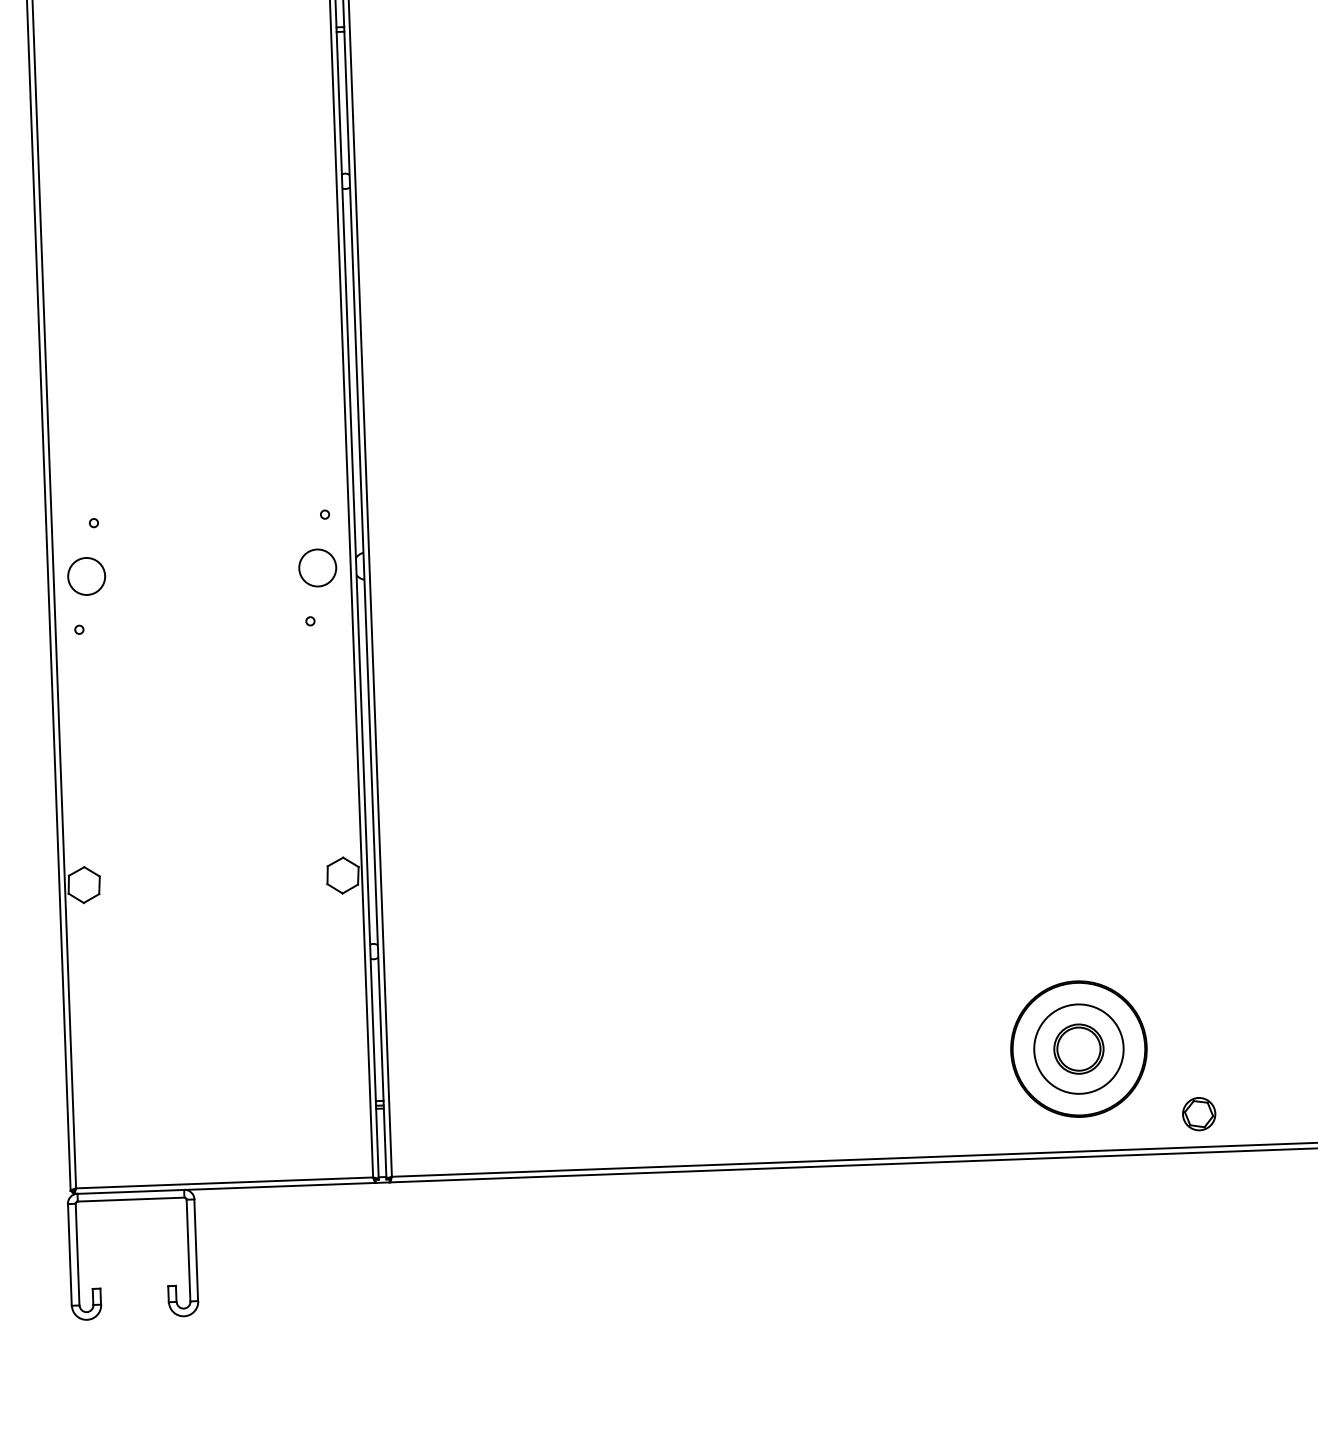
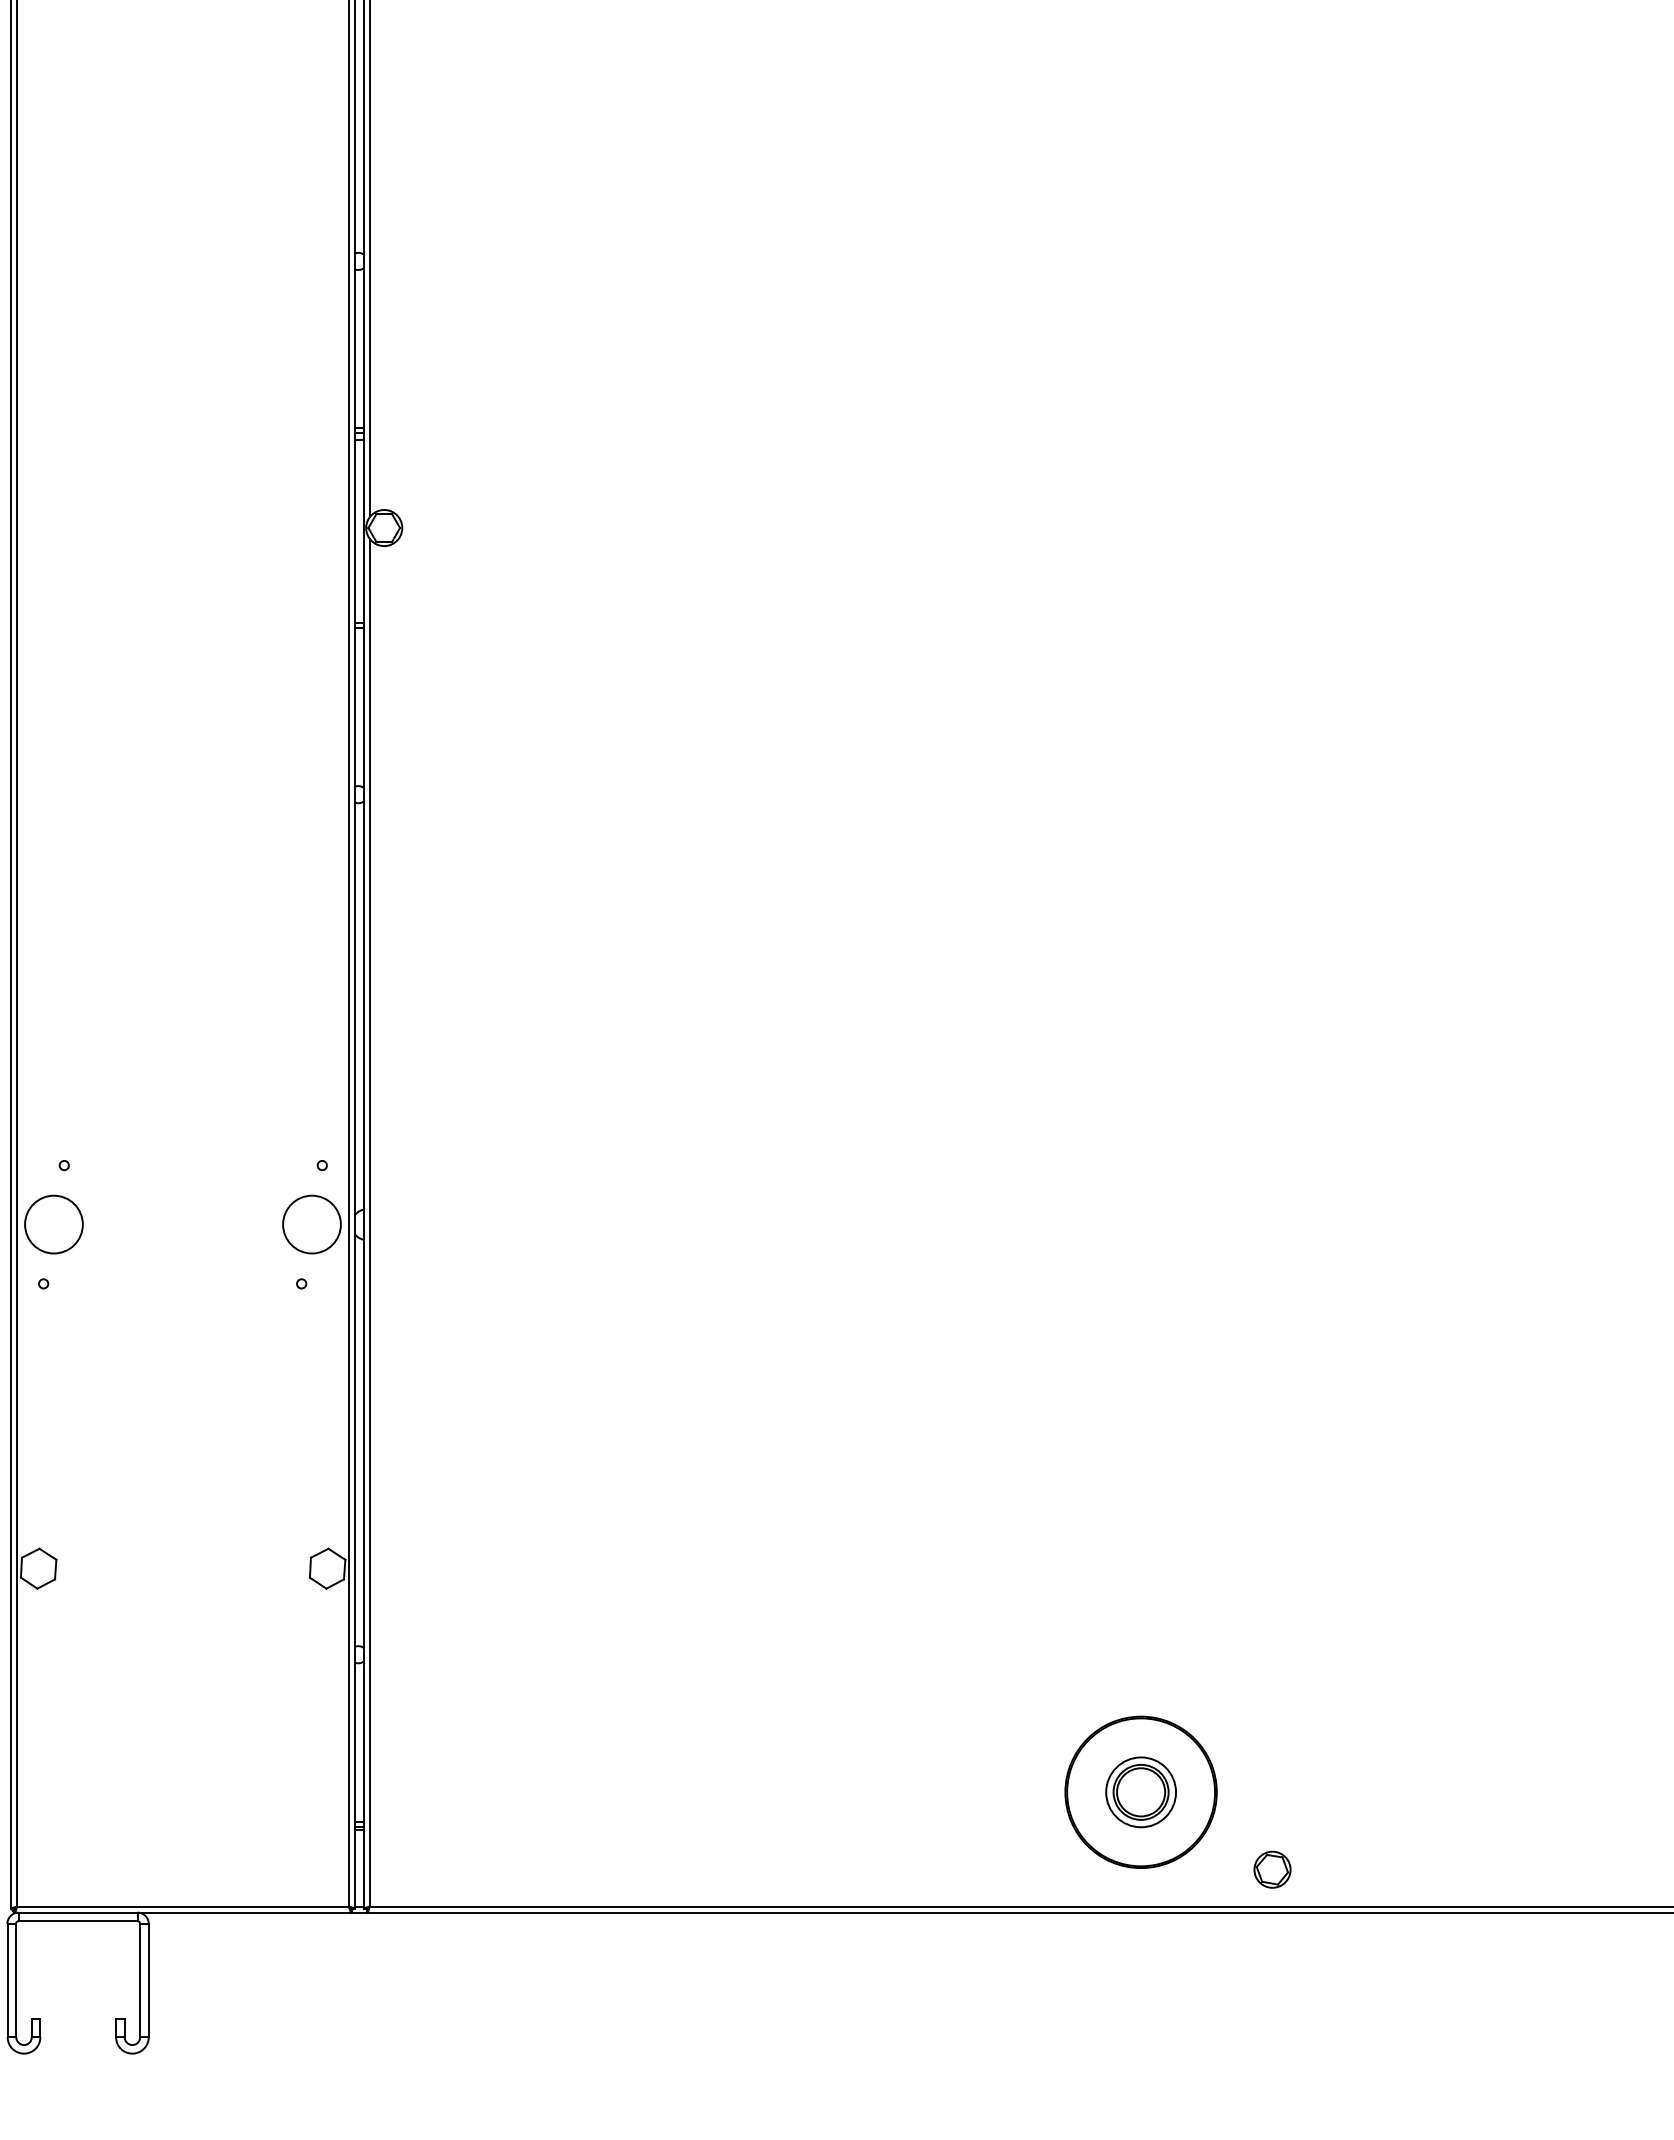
circle: (317, 567) -> (311, 1224), size x1.4
circle: (86, 576) -> (53, 1224), size x1.4
circle: (1078, 1049) -> (1140, 1792), size x0.7

